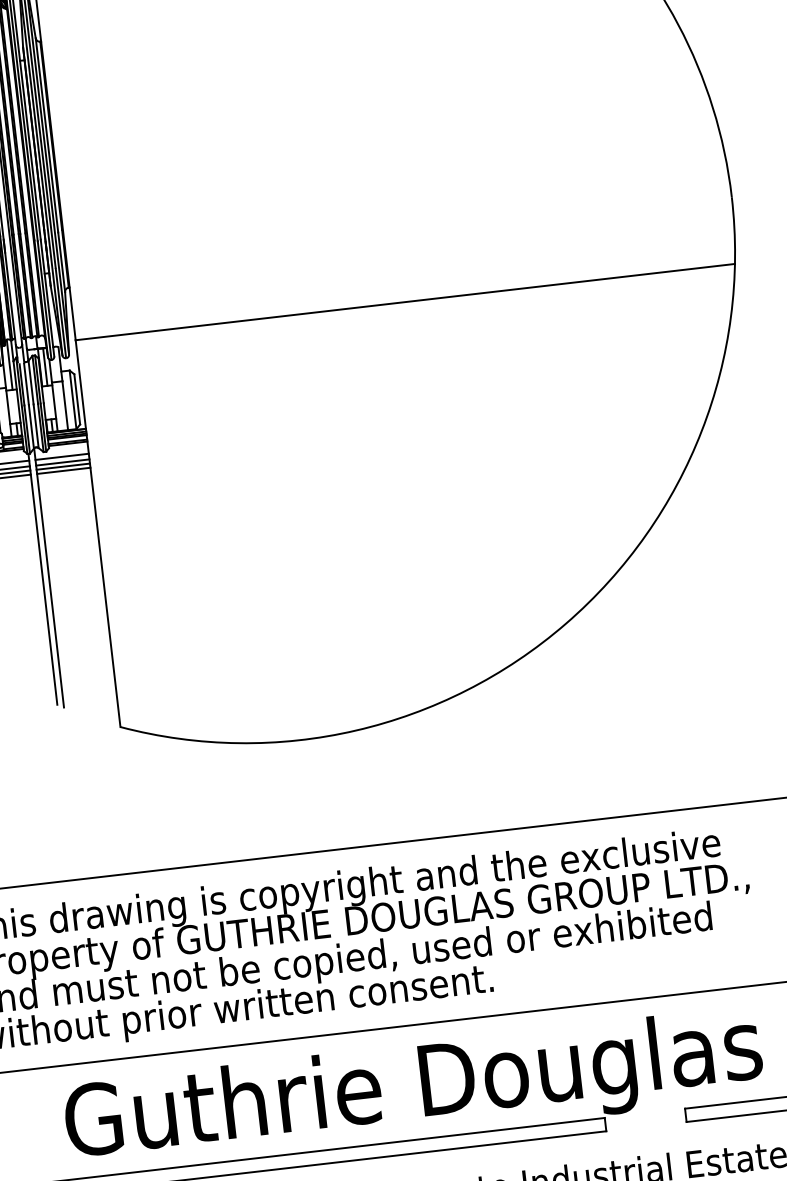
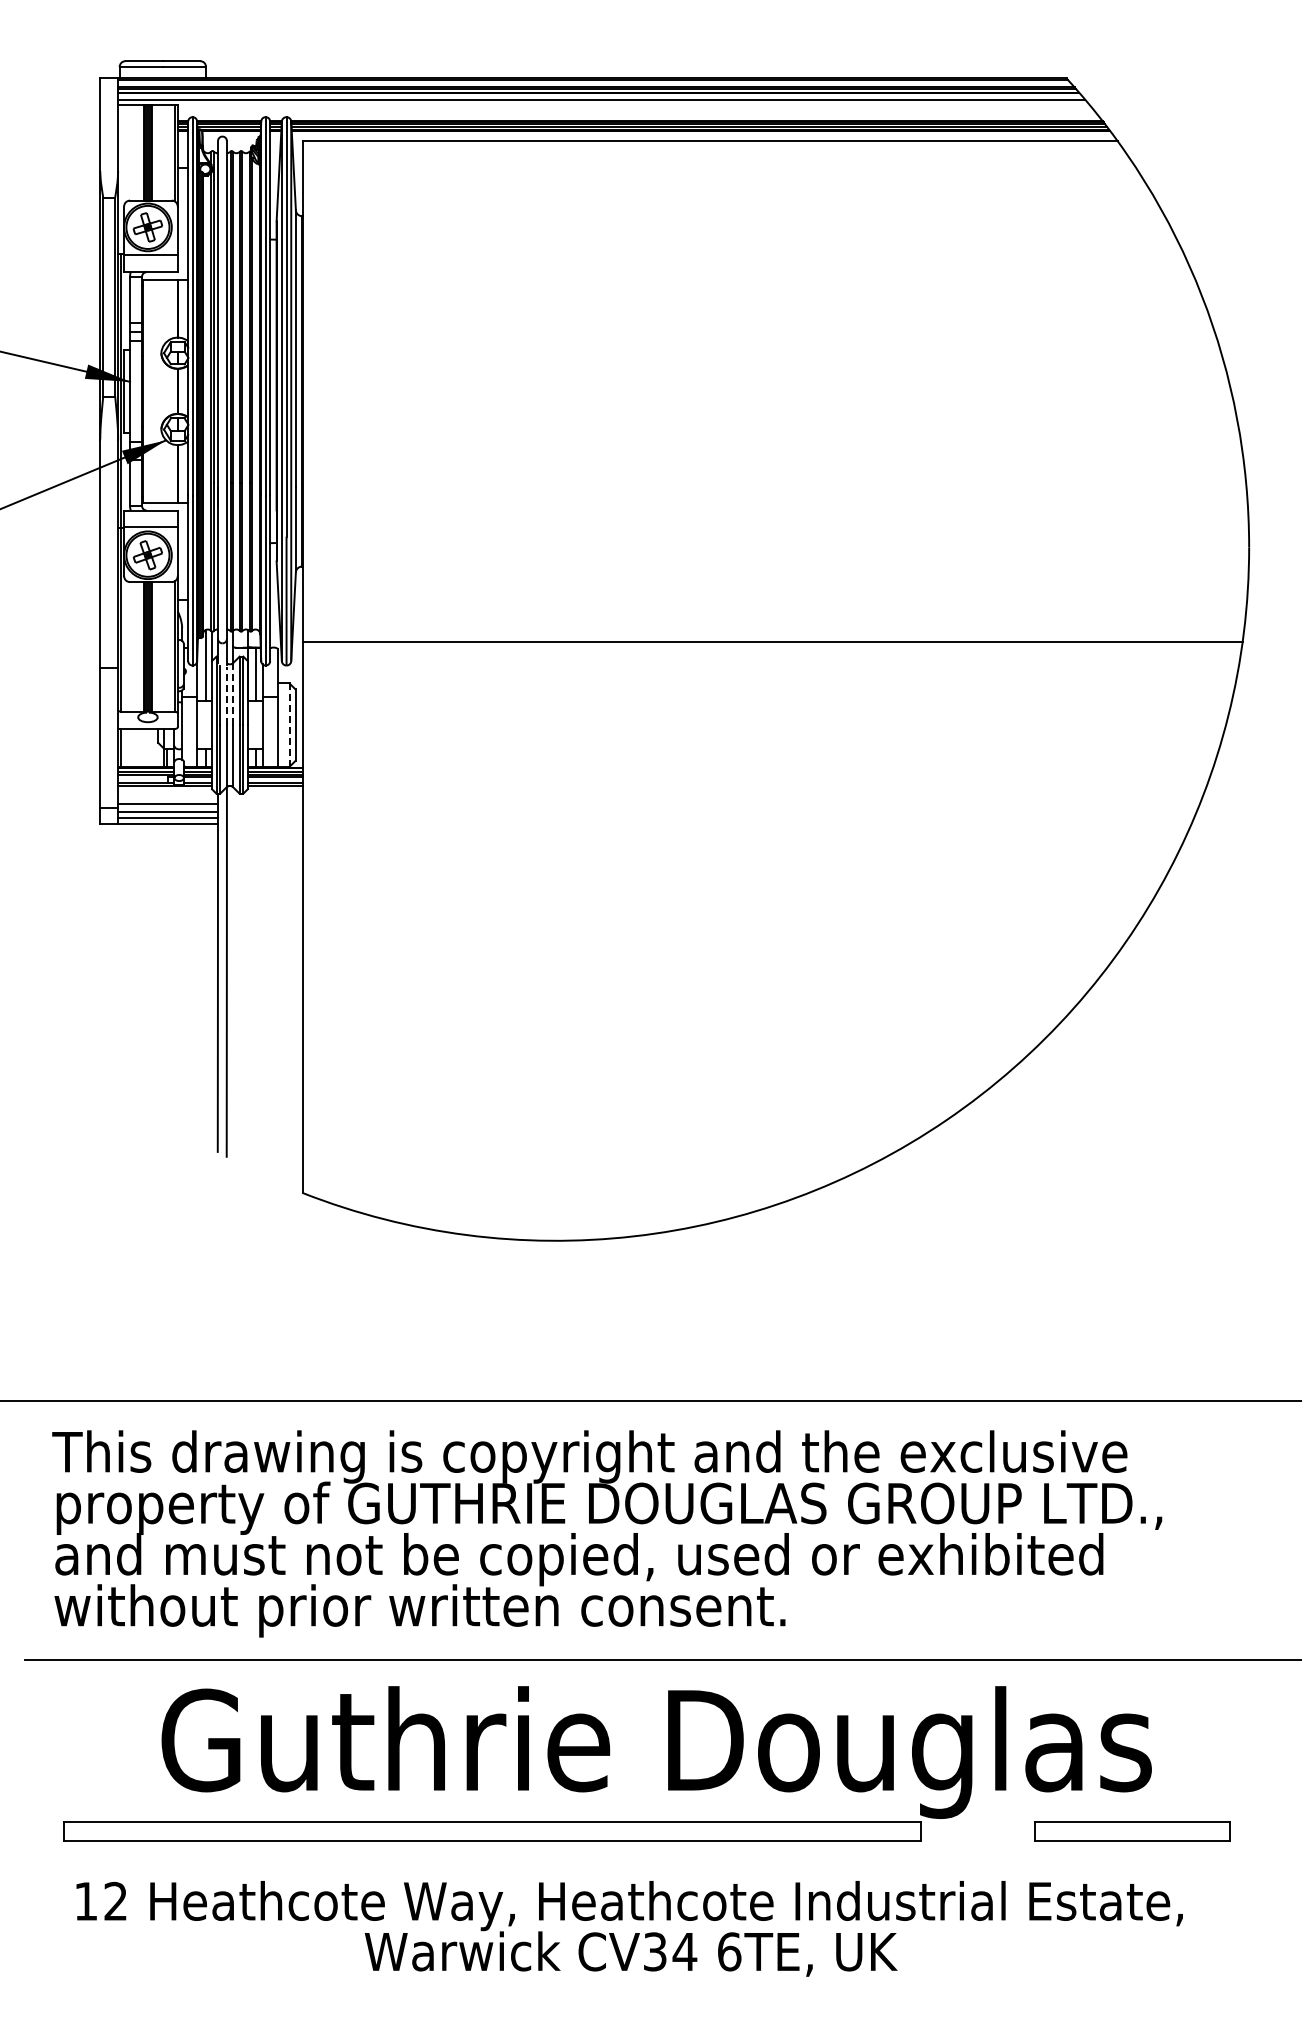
line: (31, 382) -> (233, 693), solid -> dashed
line: (26, 384) -> (226, 695), solid -> dashed
line: (73, 400) -> (289, 725), solid -> dashed
line: (61, 456) -> (264, 803), removed
line: (62, 462) -> (264, 811), removed
line: (63, 466) -> (264, 817), removed
line: (63, 470) -> (264, 823), removed

